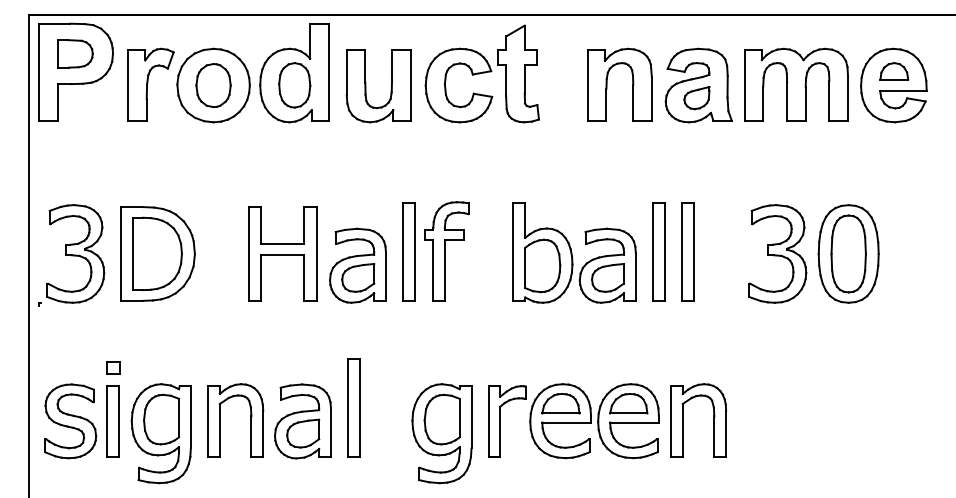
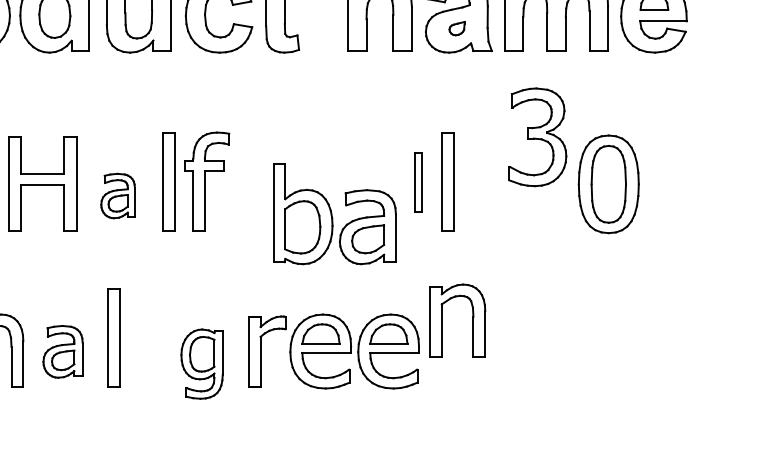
part: (696, 98) -> (456, 28), size x0.6
part: (658, 251) -> (418, 181), size x0.6
part: (574, 252) -> (334, 213), moved
part: (777, 253) -> (537, 136), moved
part: (357, 265) -> (117, 195), size x0.6
part: (683, 420) -> (442, 320), moved
part: (302, 421) -> (62, 351), size x0.7
part: (441, 433) -> (201, 363), size x0.7

